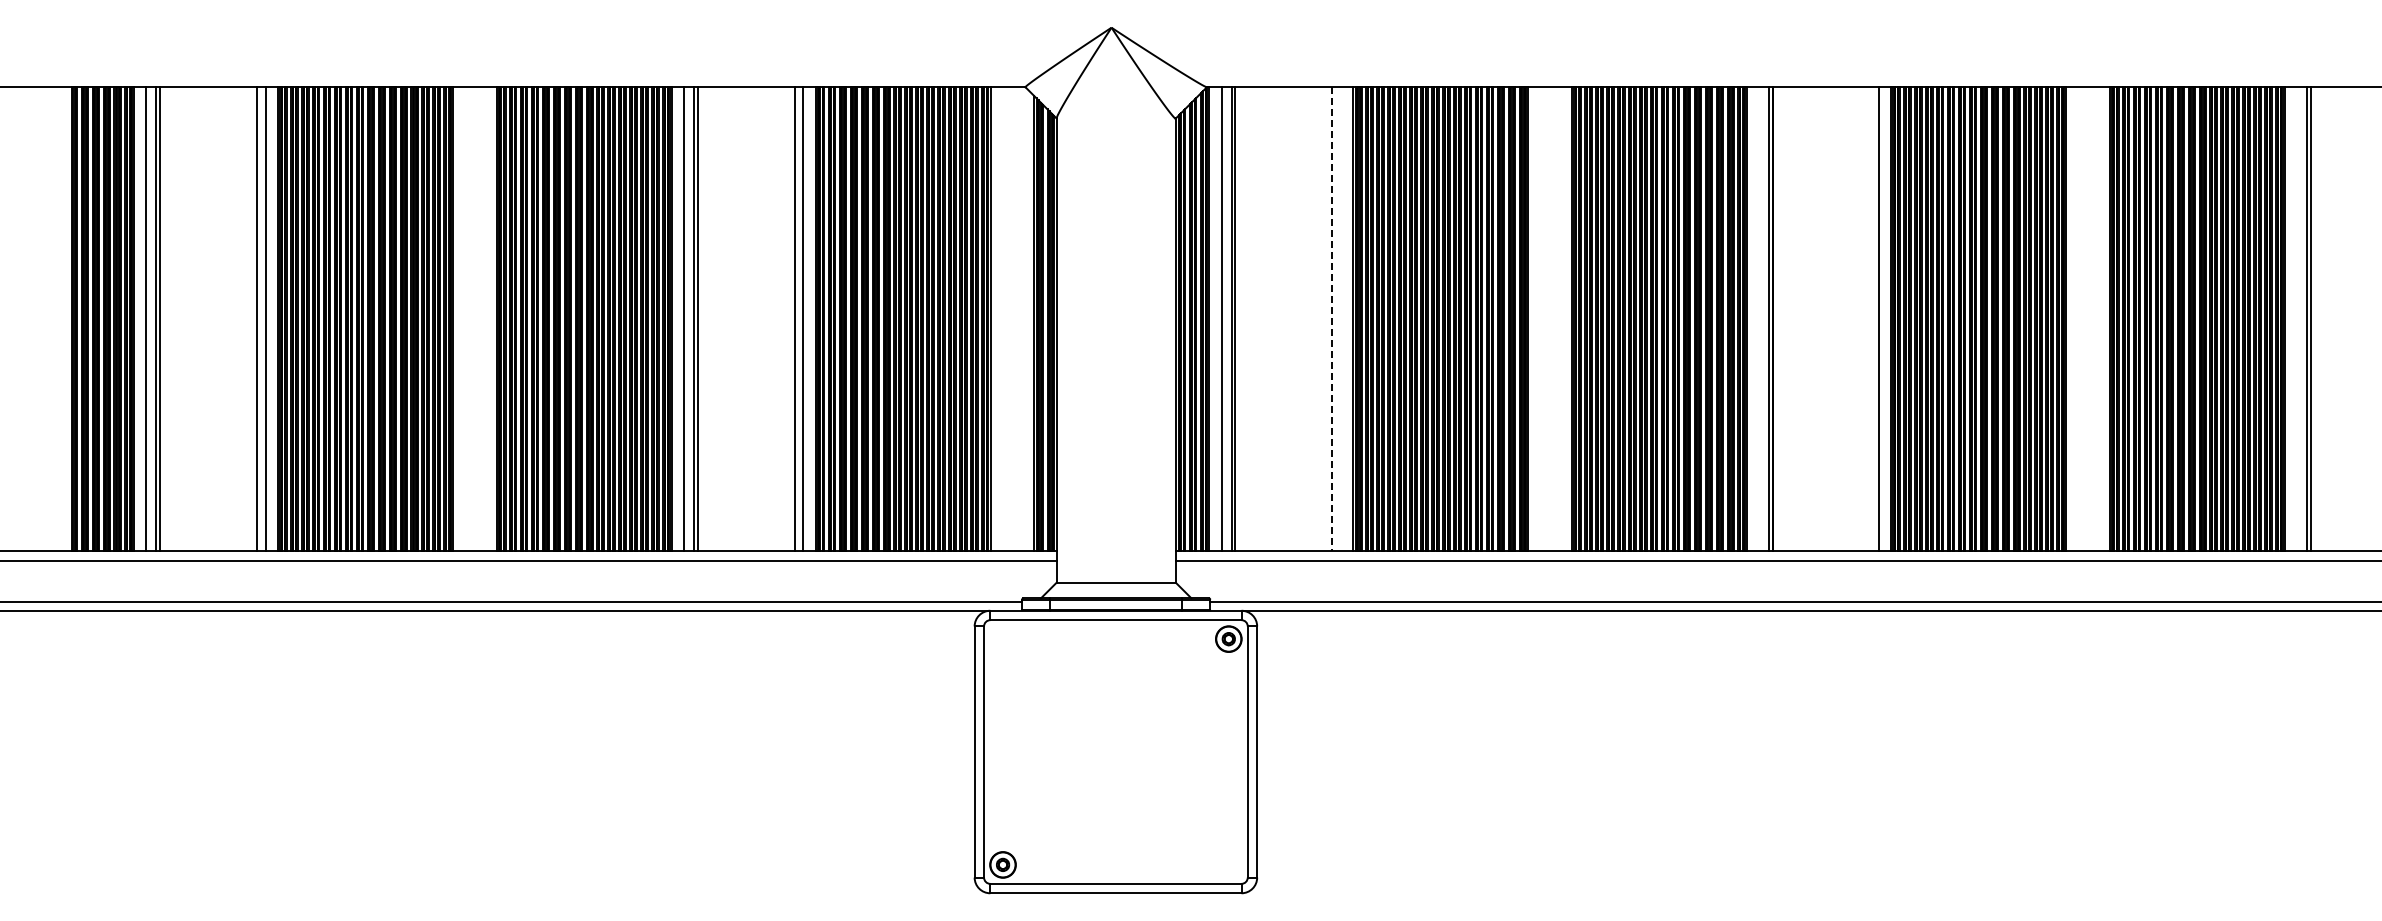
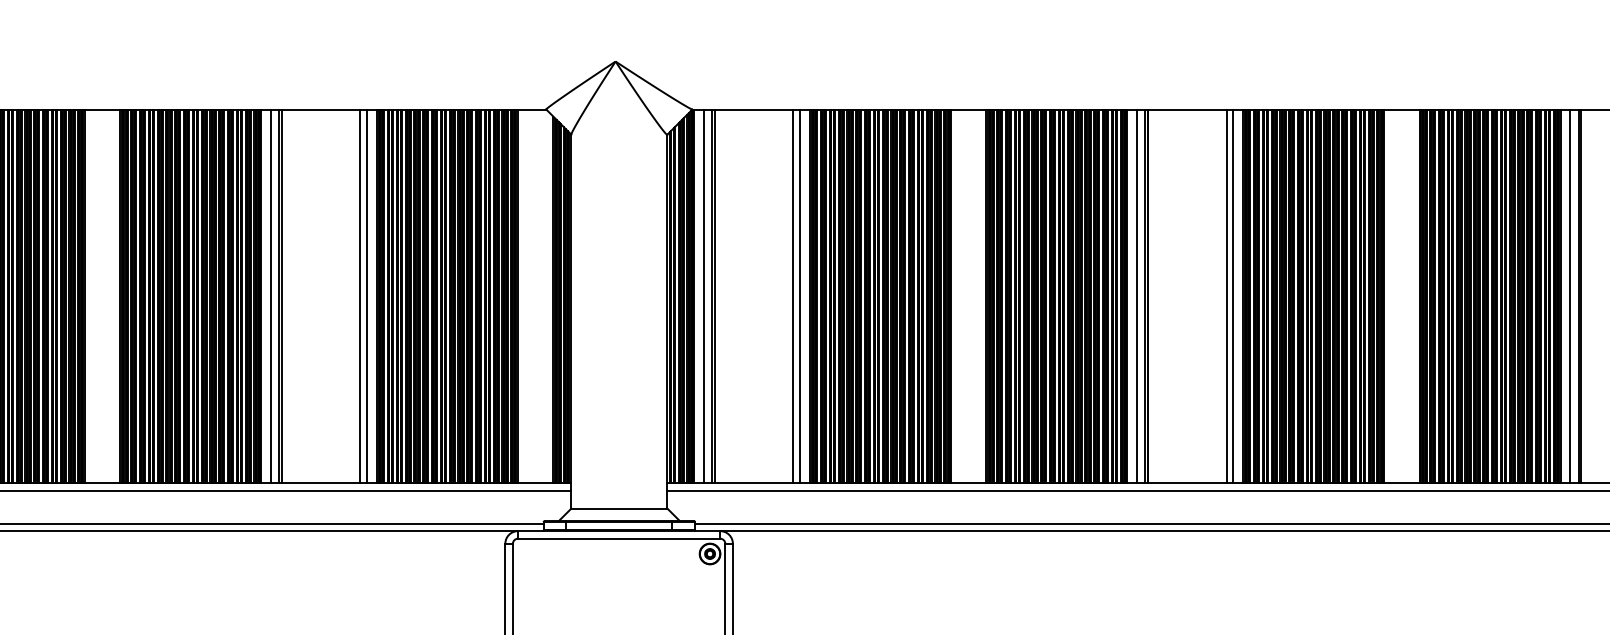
line: (1332, 319) -> (793, 296), dashed -> solid
line: (1341, 319) -> (800, 296), added
line: (1759, 319) -> (1137, 296), added
line: (1870, 319) -> (1226, 296), added
line: (2296, 319) -> (1569, 296), added

